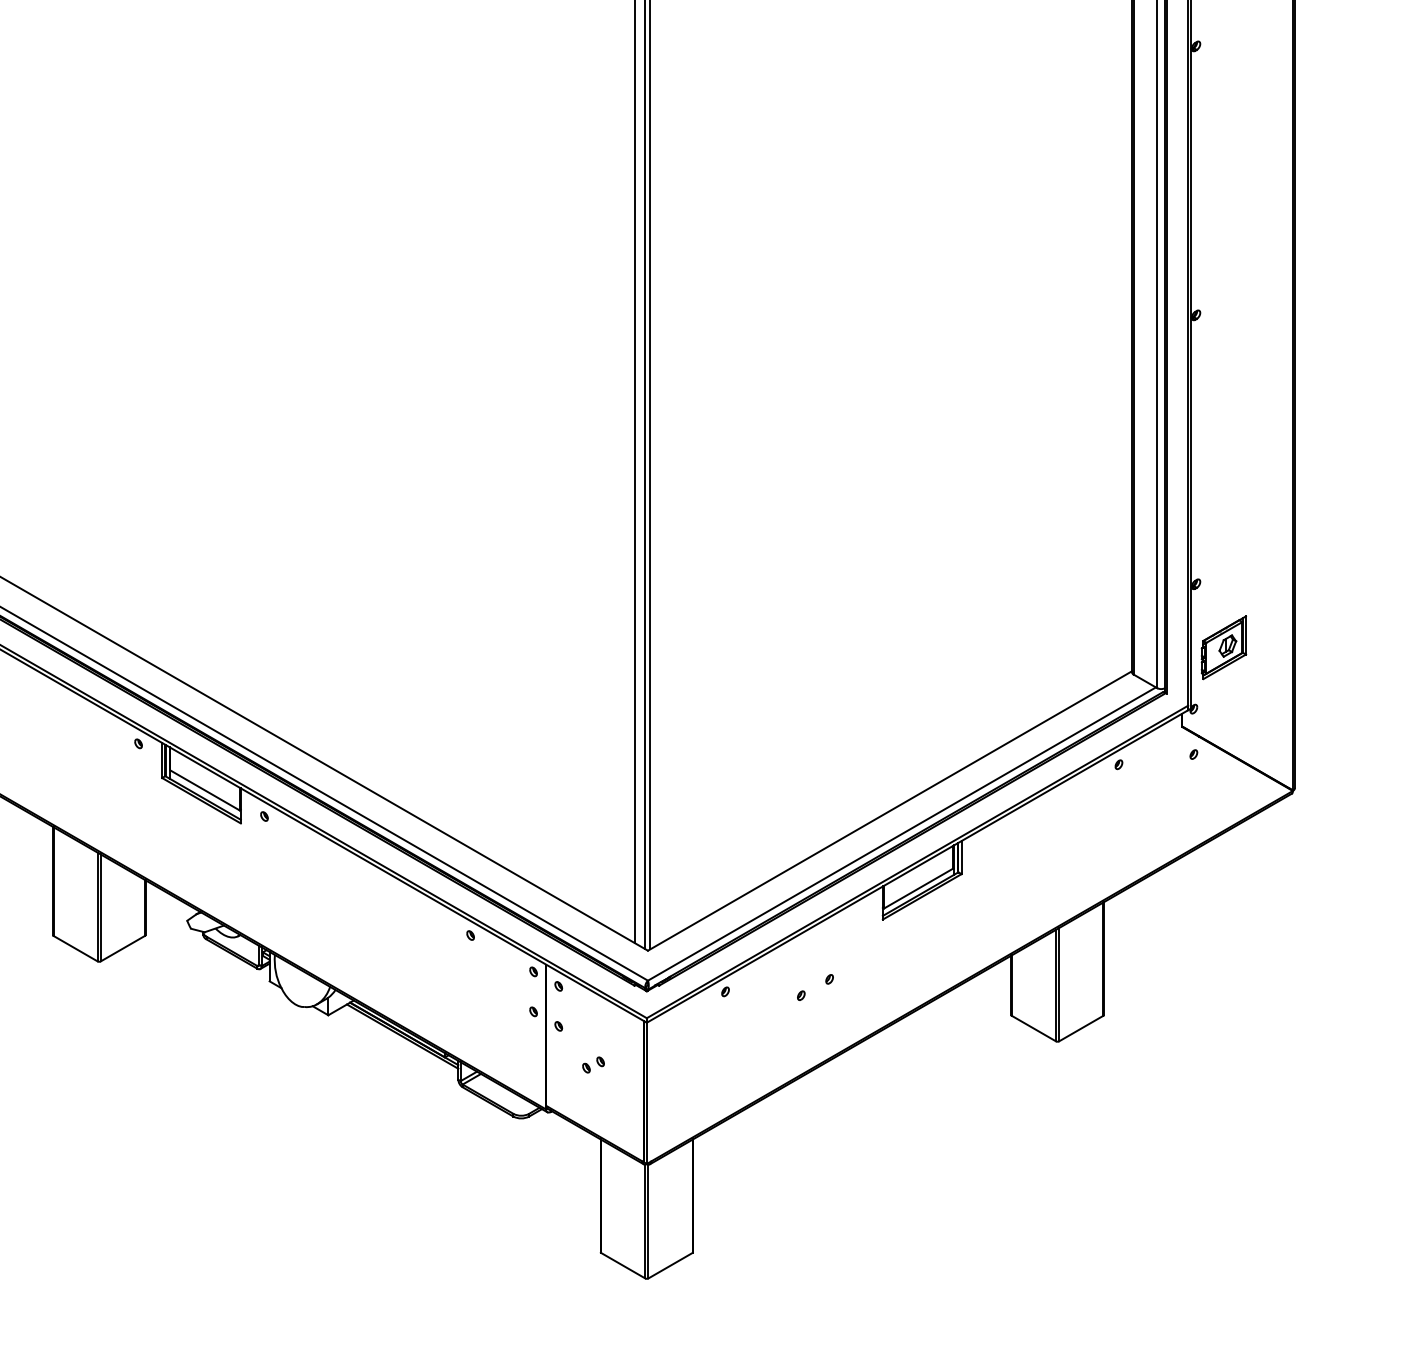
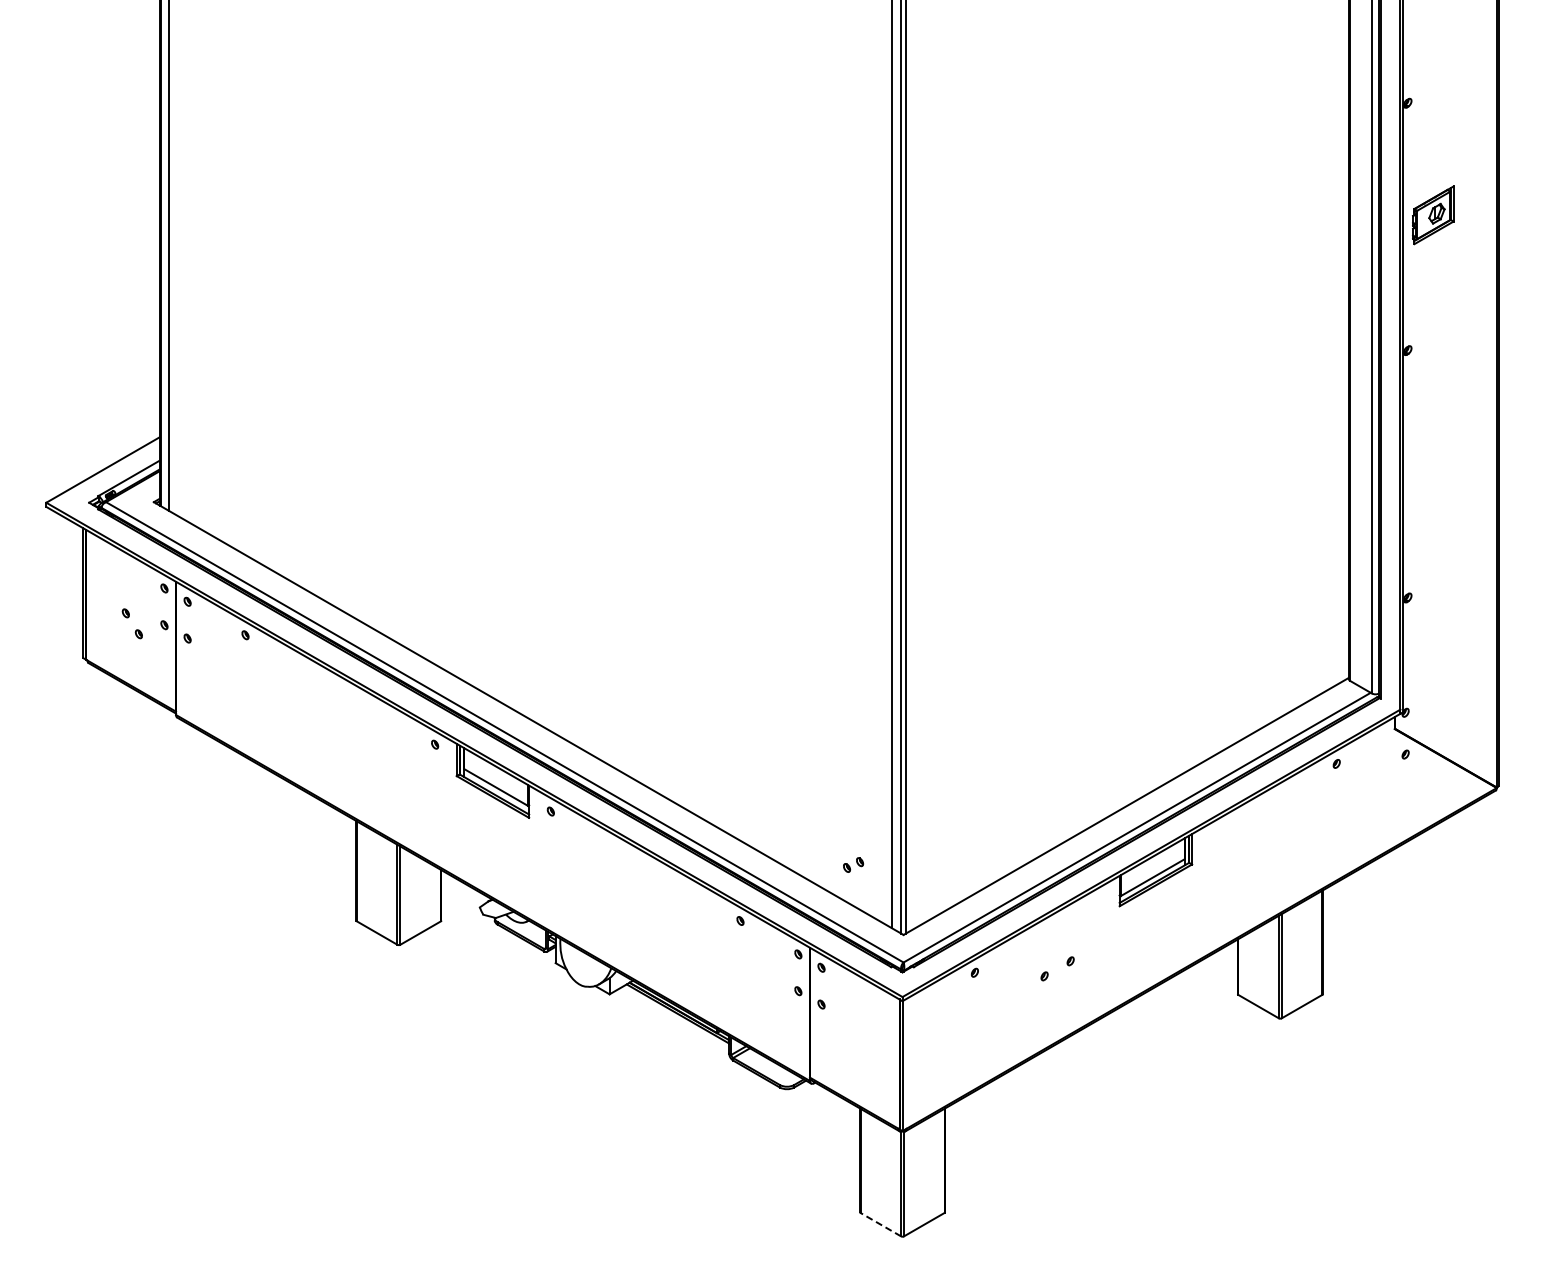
part: (1224, 647) -> (1433, 215), moved
part: (593, 1064) -> (853, 864), moved
line: (622, 1265) -> (880, 1224), solid -> dashed

